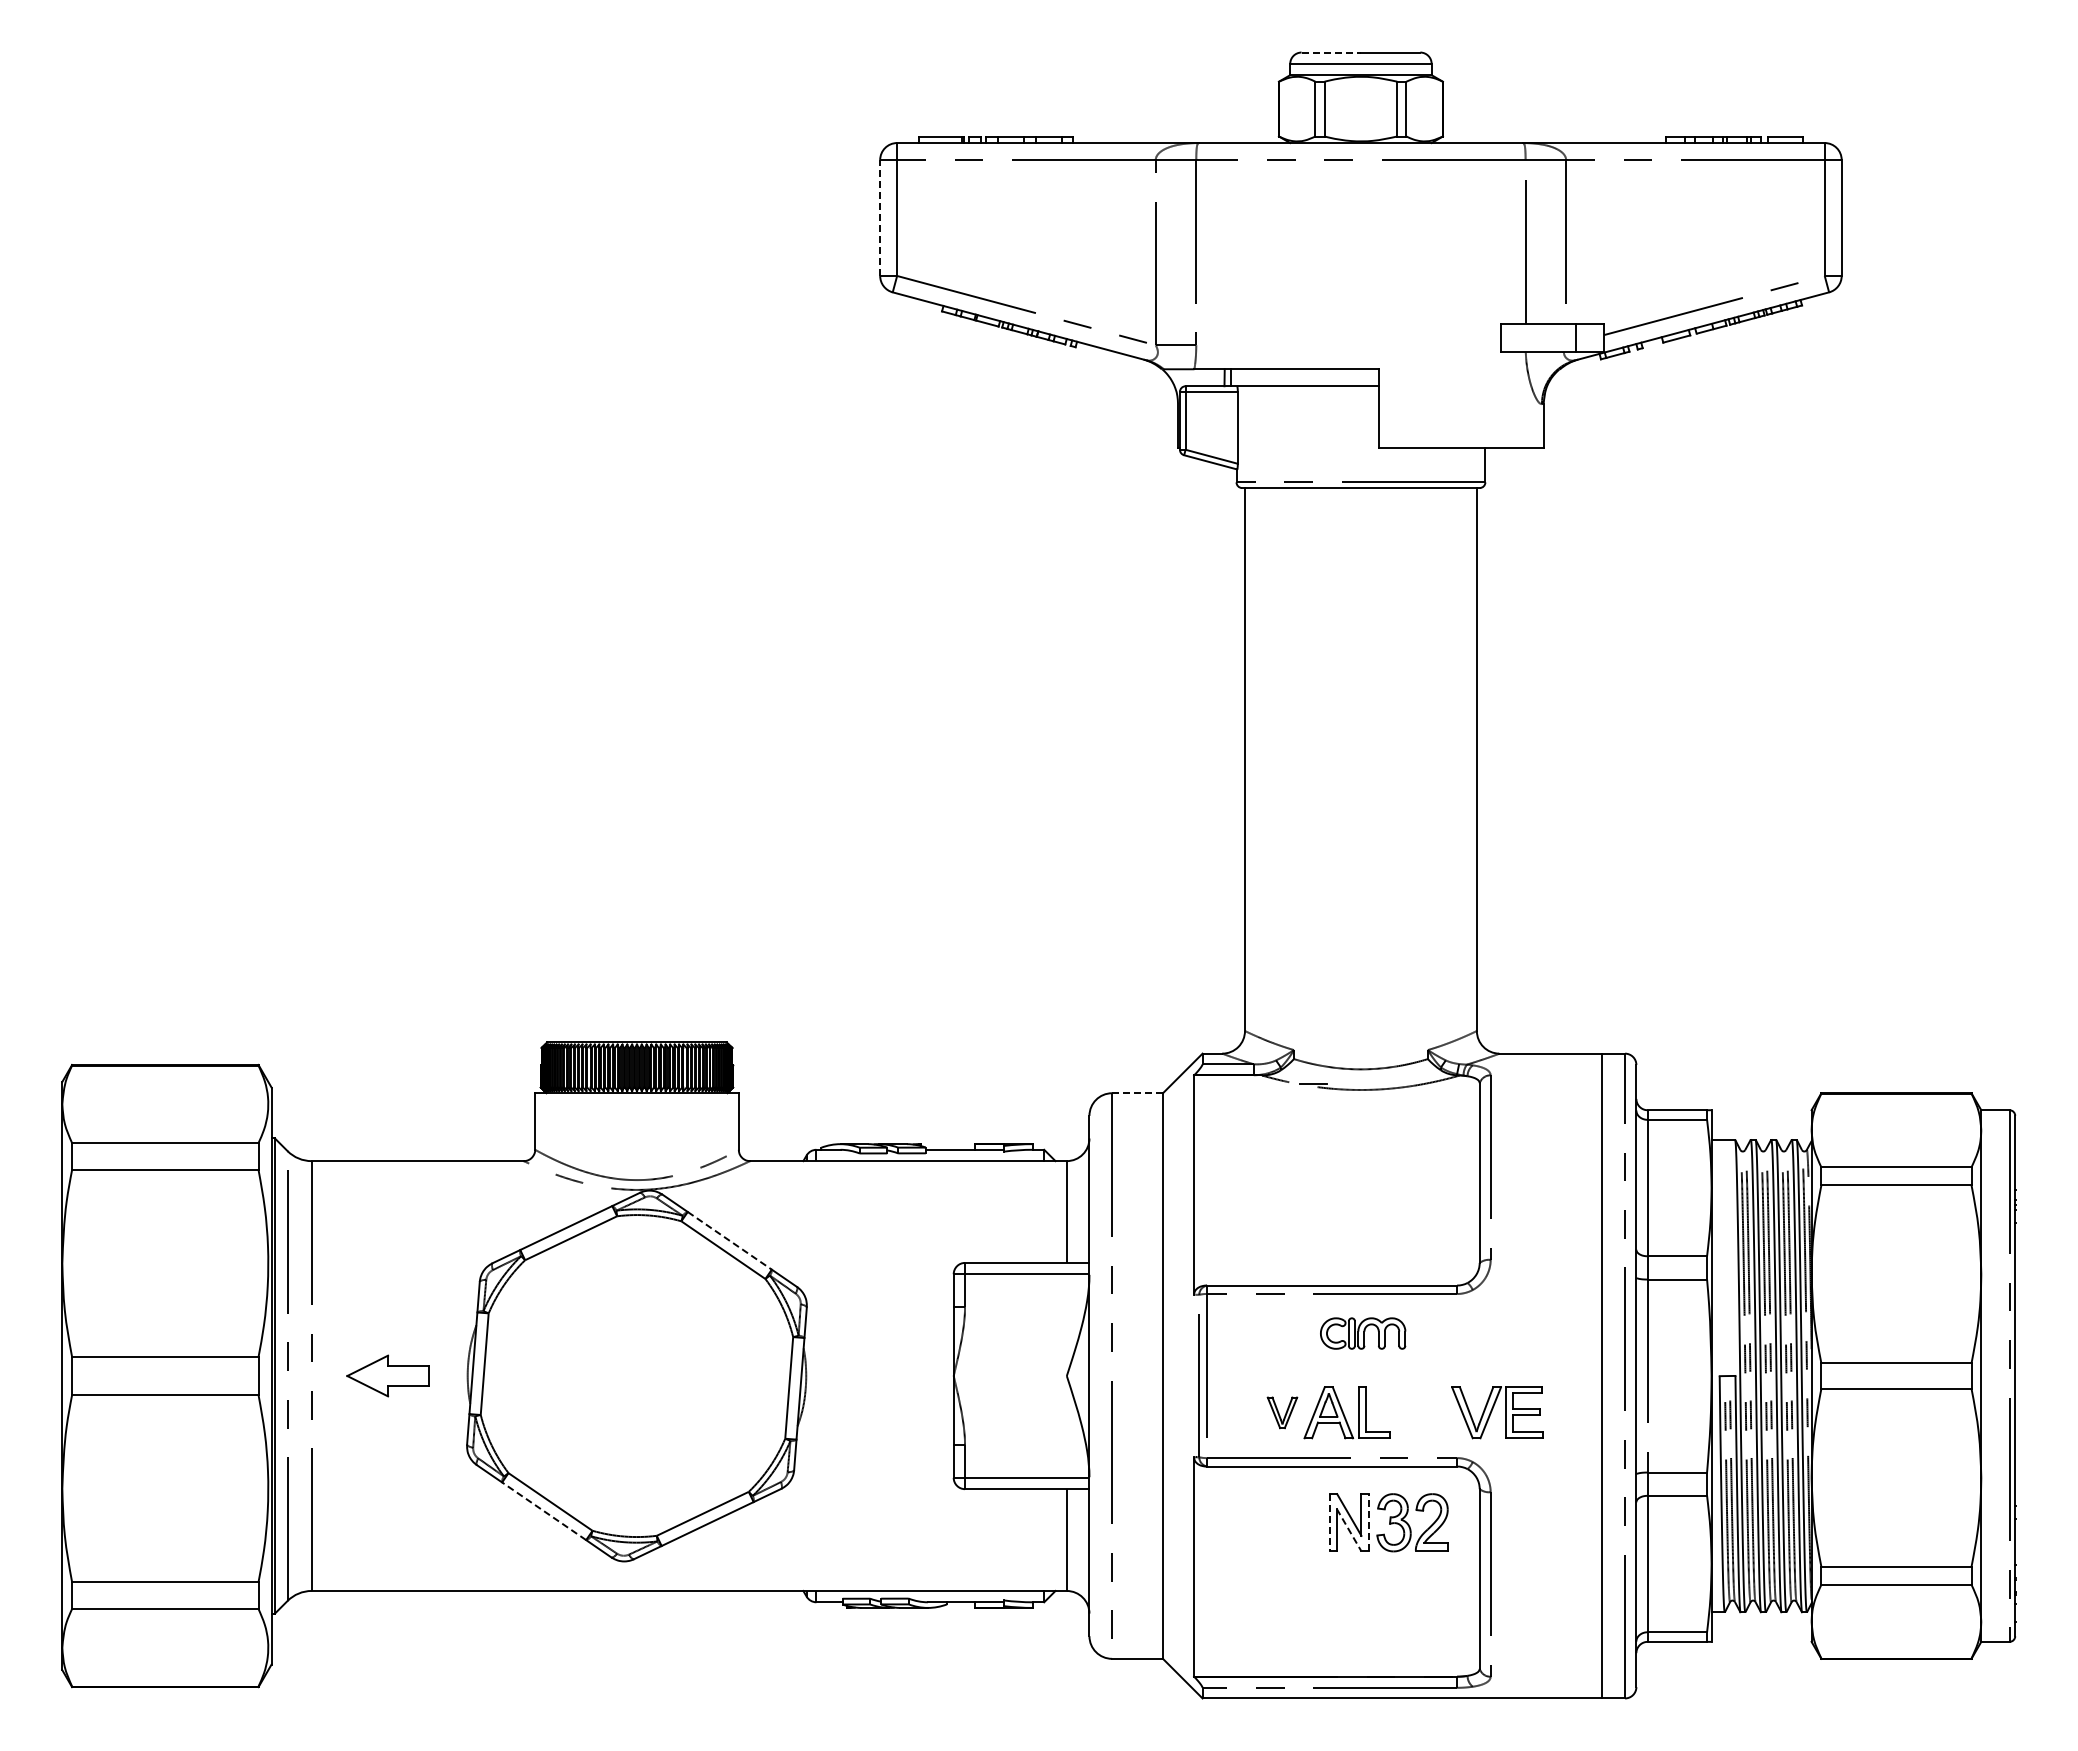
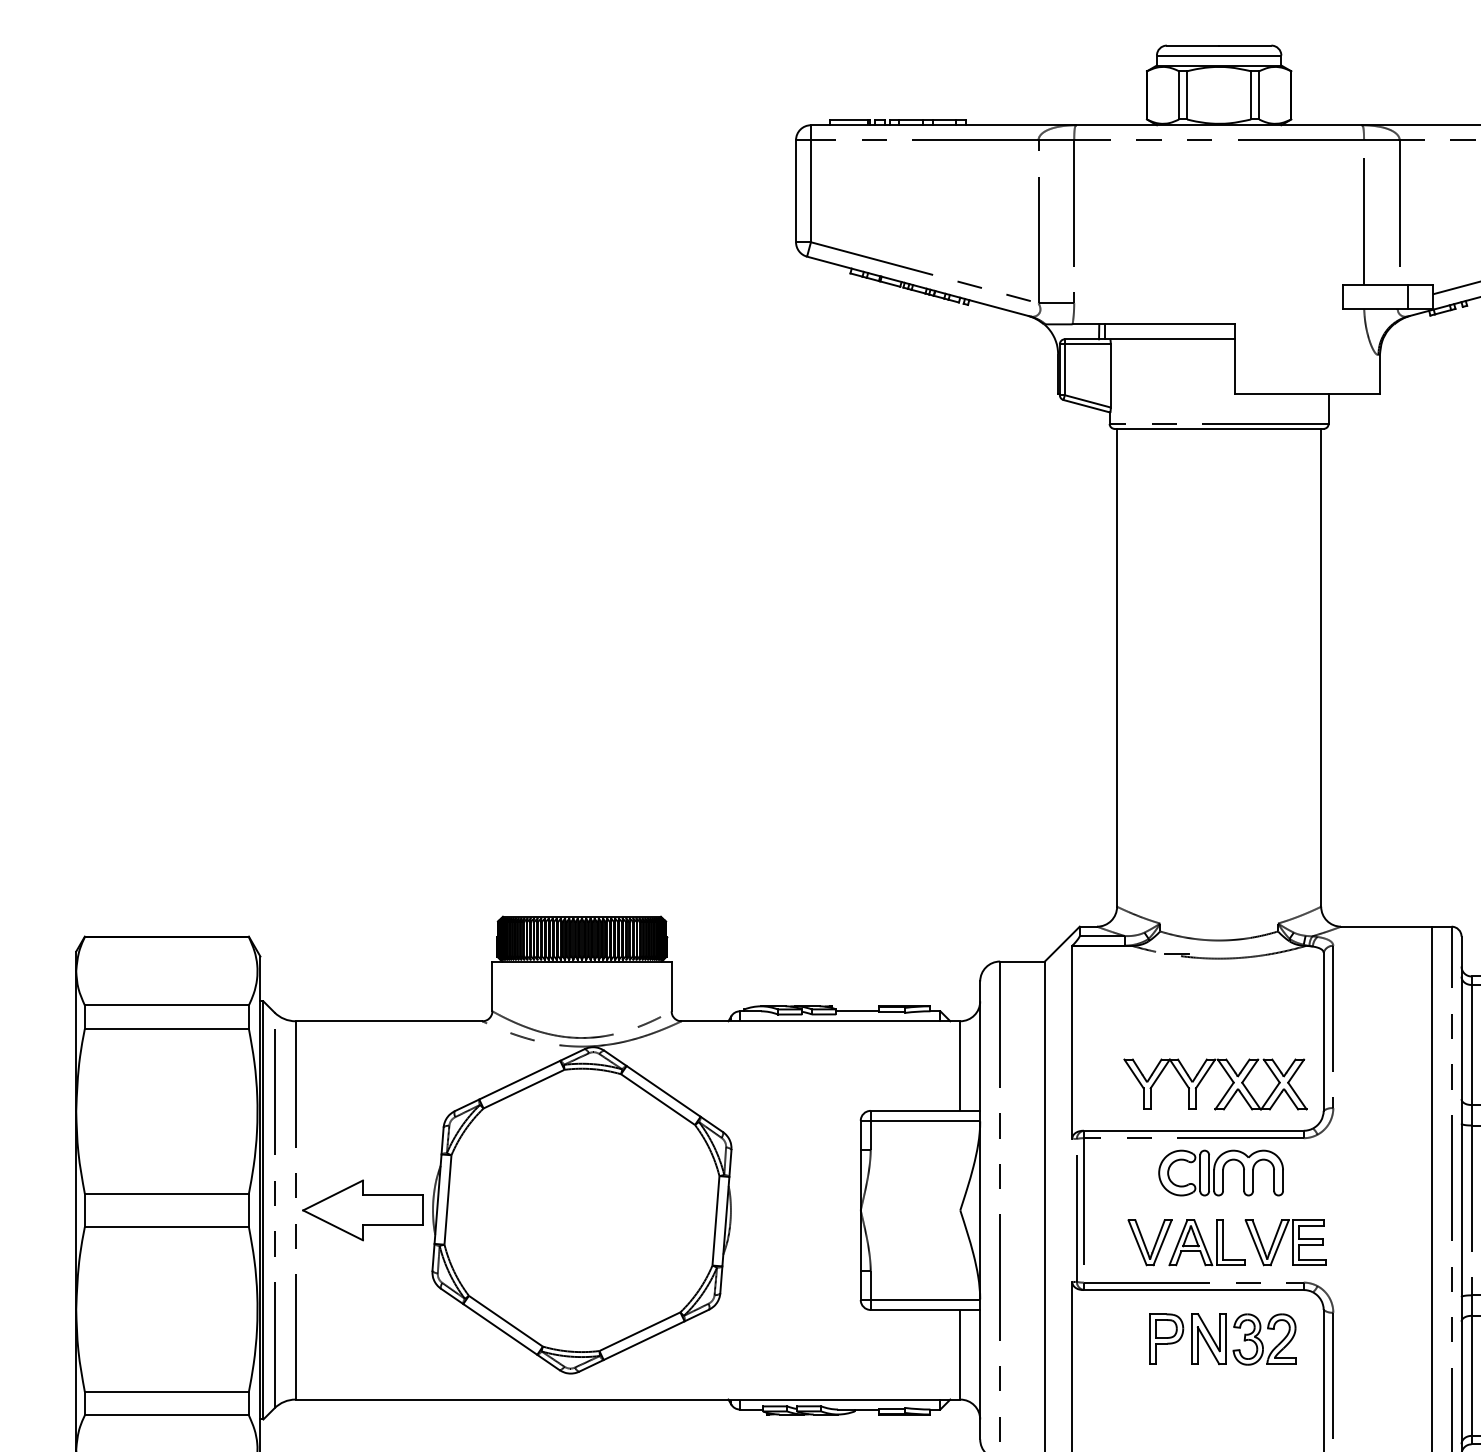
line: (1331, 52) -> (1193, 45), dashed -> solid
line: (880, 218) -> (796, 191), dashed -> solid
line: (1137, 1093) -> (1022, 961), dashed -> solid
part: (1344, 1224) -> (1204, 1077), added
line: (729, 1240) -> (663, 1091), dashed -> solid
part: (1362, 1333) -> (1220, 1172), size x1.67
part: (387, 1375) -> (362, 1209), size x1.67
part: (1282, 1412) -> (1150, 1242), size x1.67
part: (1497, 1412) -> (1285, 1242), moved
line: (544, 1511) -> (500, 1329), dashed -> solid
line: (1368, 1521) -> (1225, 1338), dashed -> solid
part: (1300, 1522) -> (1165, 1339), added
line: (1329, 1522) -> (1191, 1339), dashed -> solid
line: (1349, 1530) -> (1209, 1346), dashed -> solid

